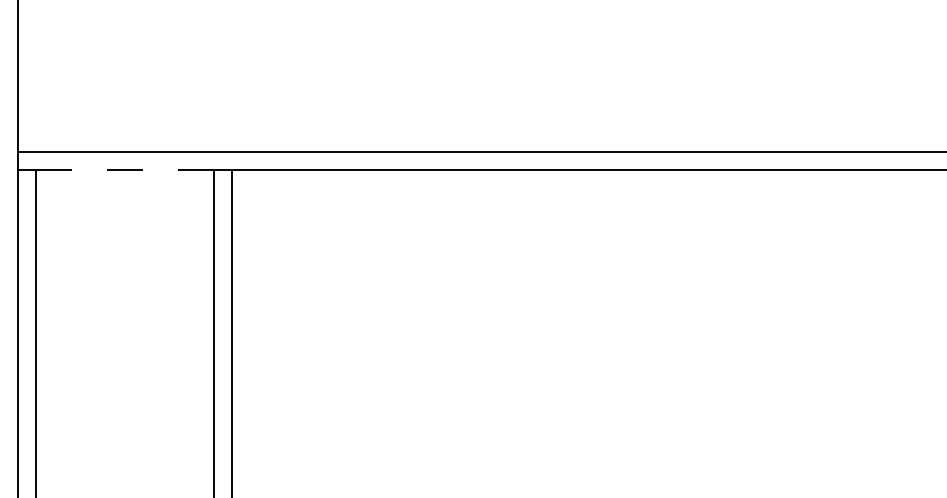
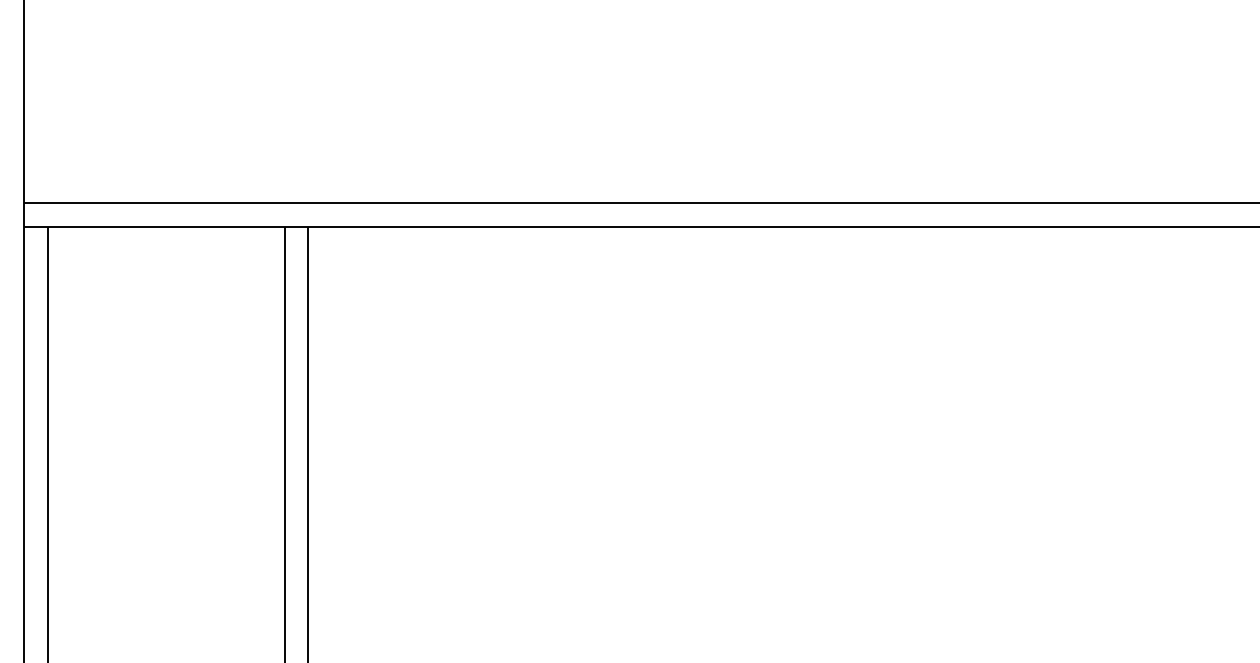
line: (124, 170) -> (165, 227), dashed -> solid

